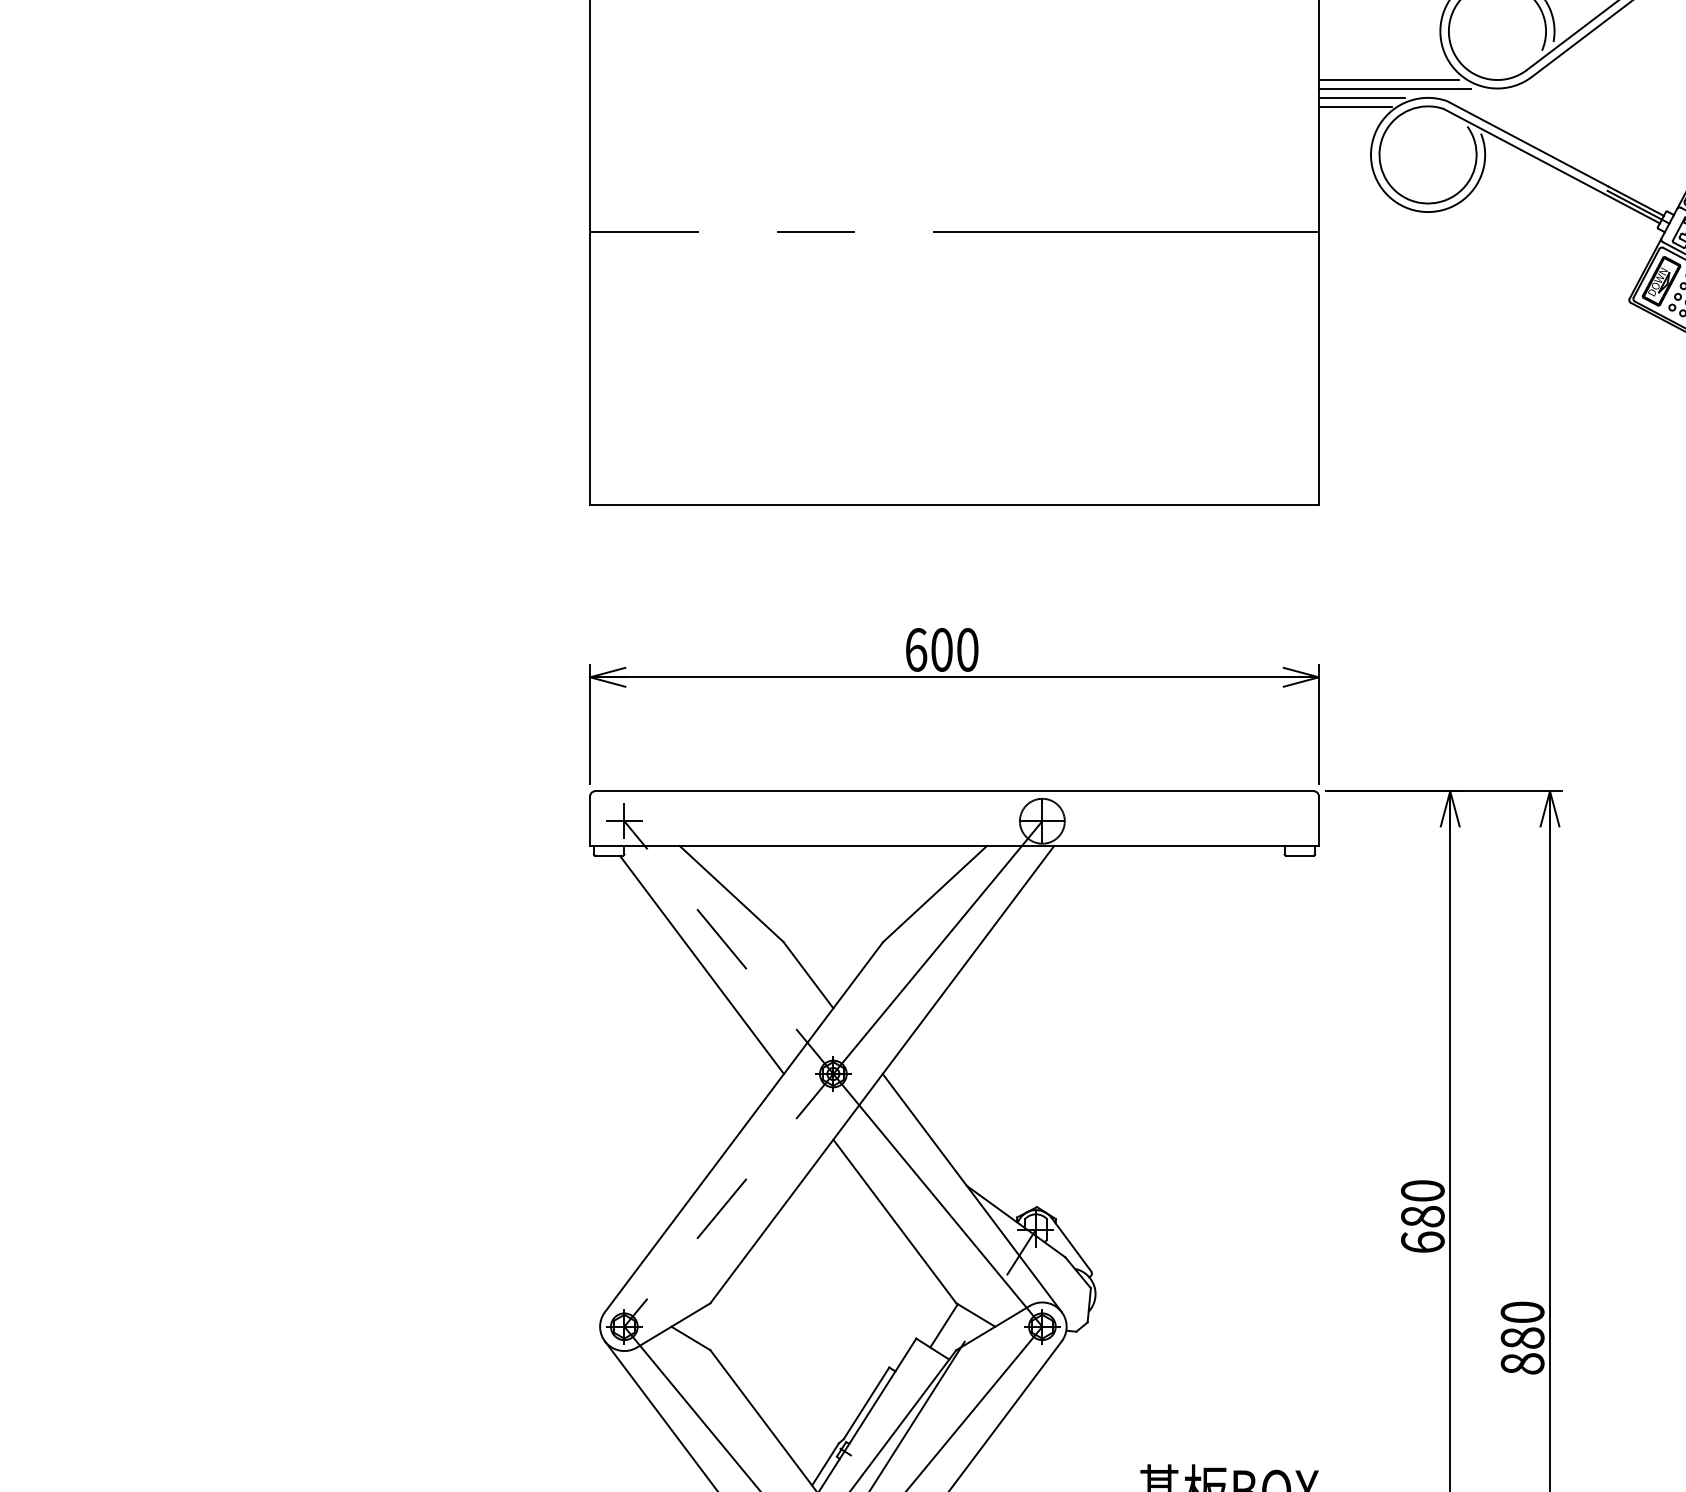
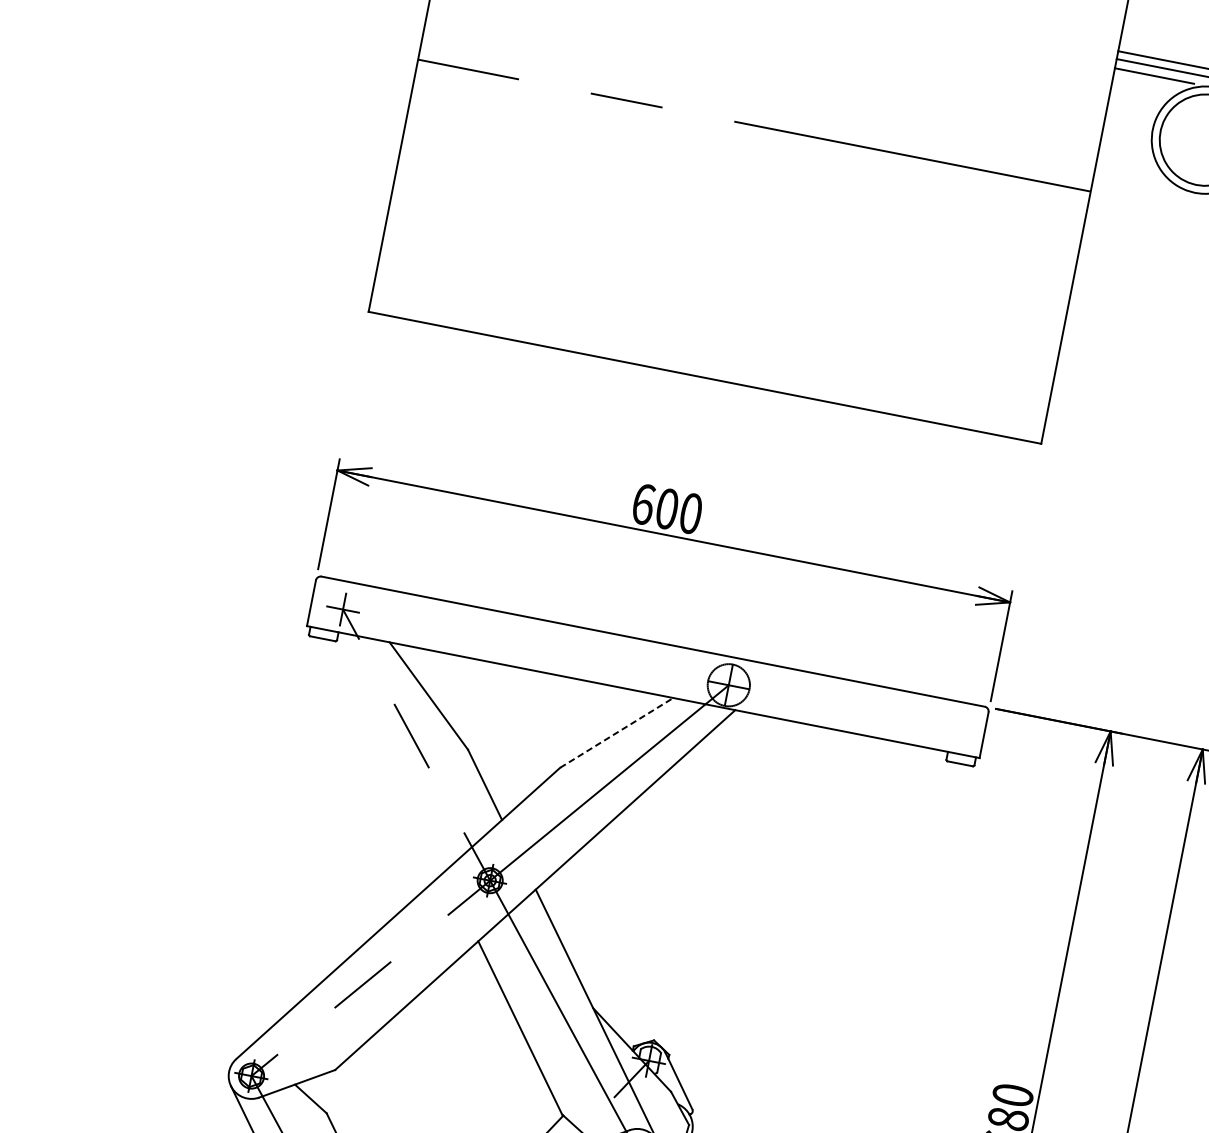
line: (1354, 106) -> (1146, 82), removed
line: (935, 893) -> (617, 732), solid -> dashed
line: (701, 964) -> (388, 755), removed

